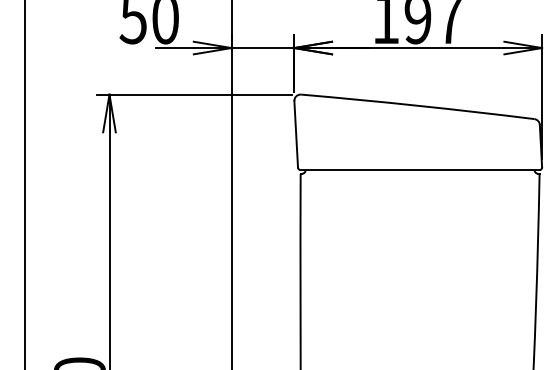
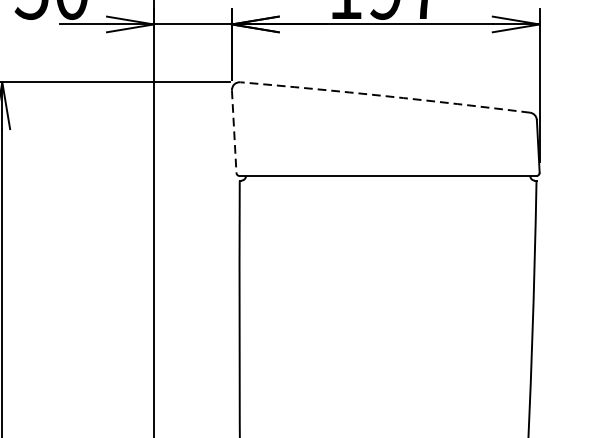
arc: (417, 105) -> (384, 95), solid -> dashed
line: (296, 134) -> (234, 131), solid -> dashed

